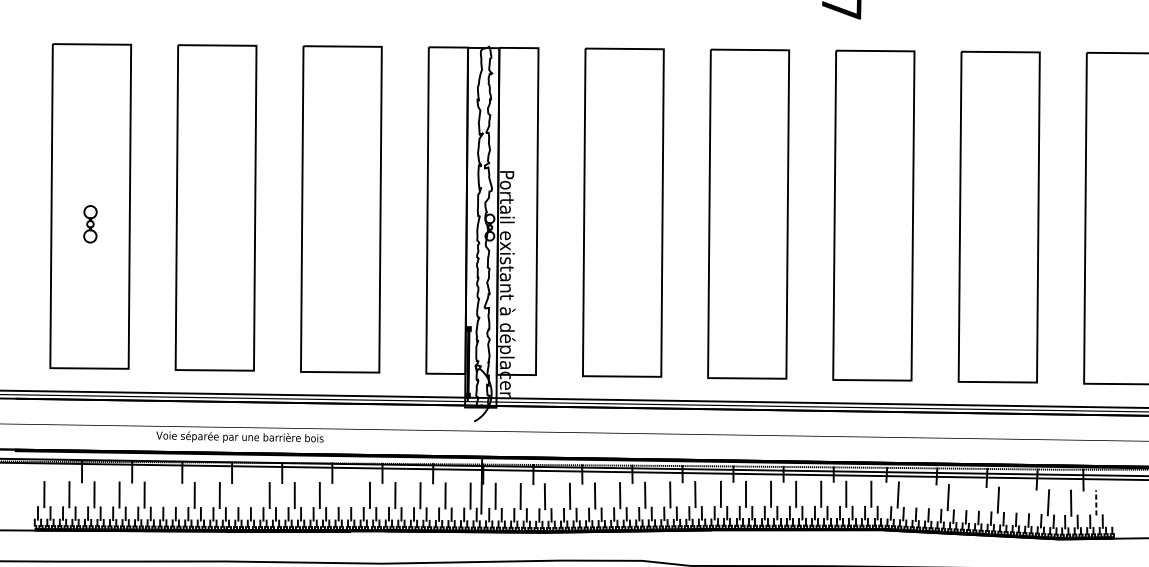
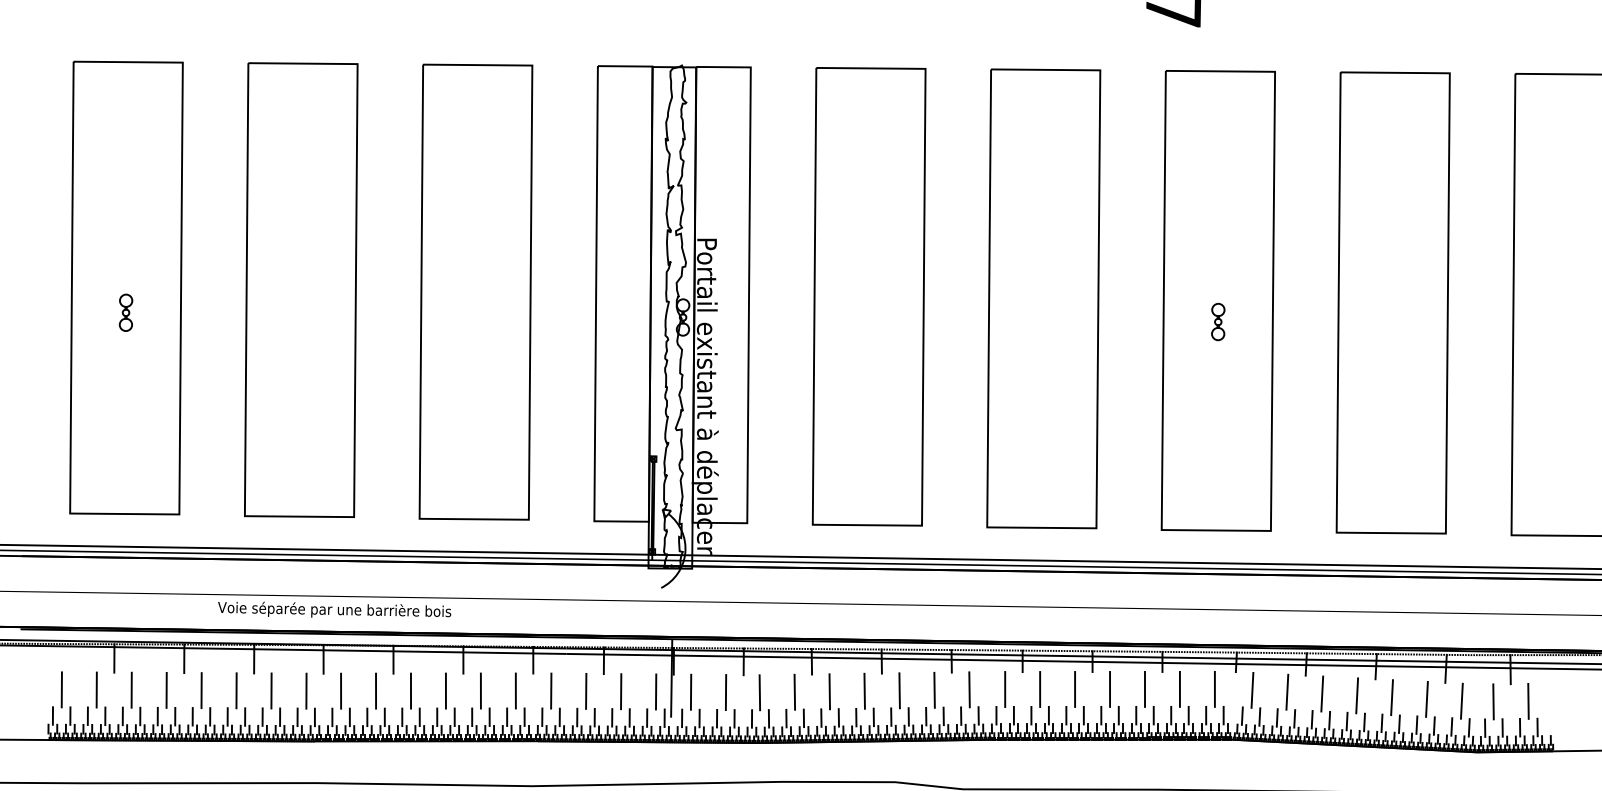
part: (90, 223) -> (125, 312), size x0.71
part: (873, 230) -> (1218, 321), added
line: (169, 495) -> (236, 690), added
line: (244, 495) -> (341, 690), added
line: (344, 495) -> (480, 690), added
line: (923, 495) -> (1287, 691), added
line: (973, 498) -> (1357, 695), added
line: (1023, 500) -> (1426, 698), added
line: (1096, 502) -> (1528, 700), dashed -> solid

